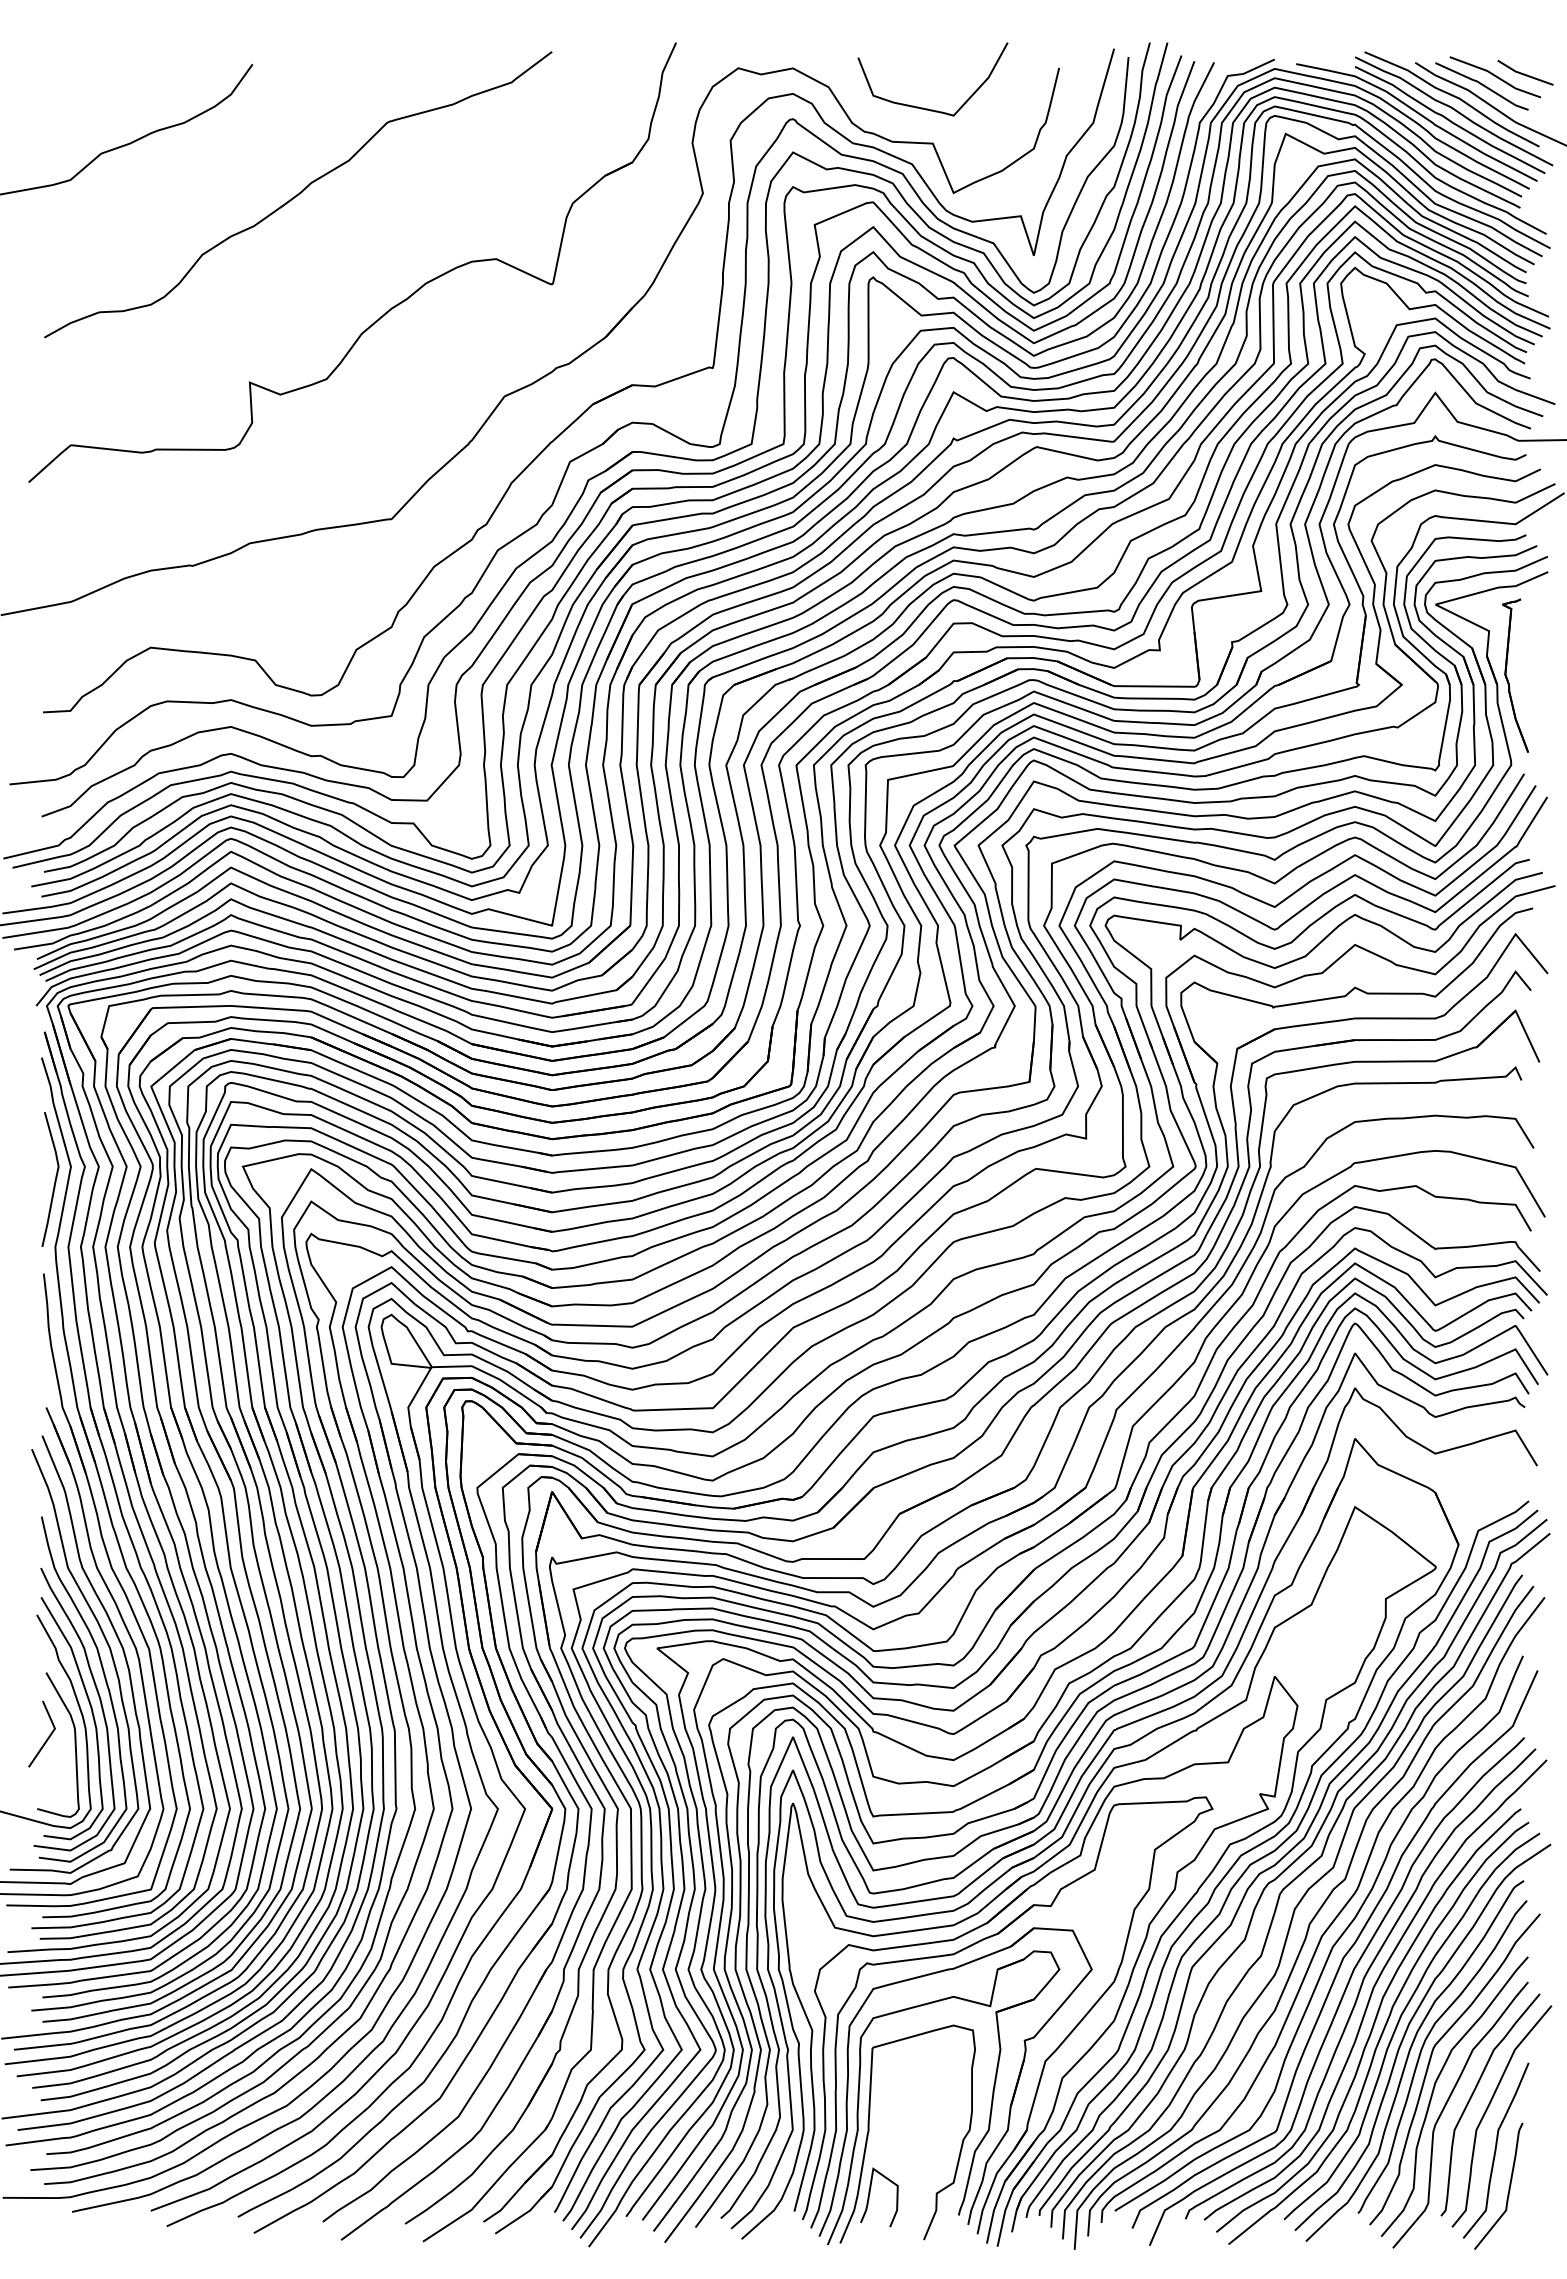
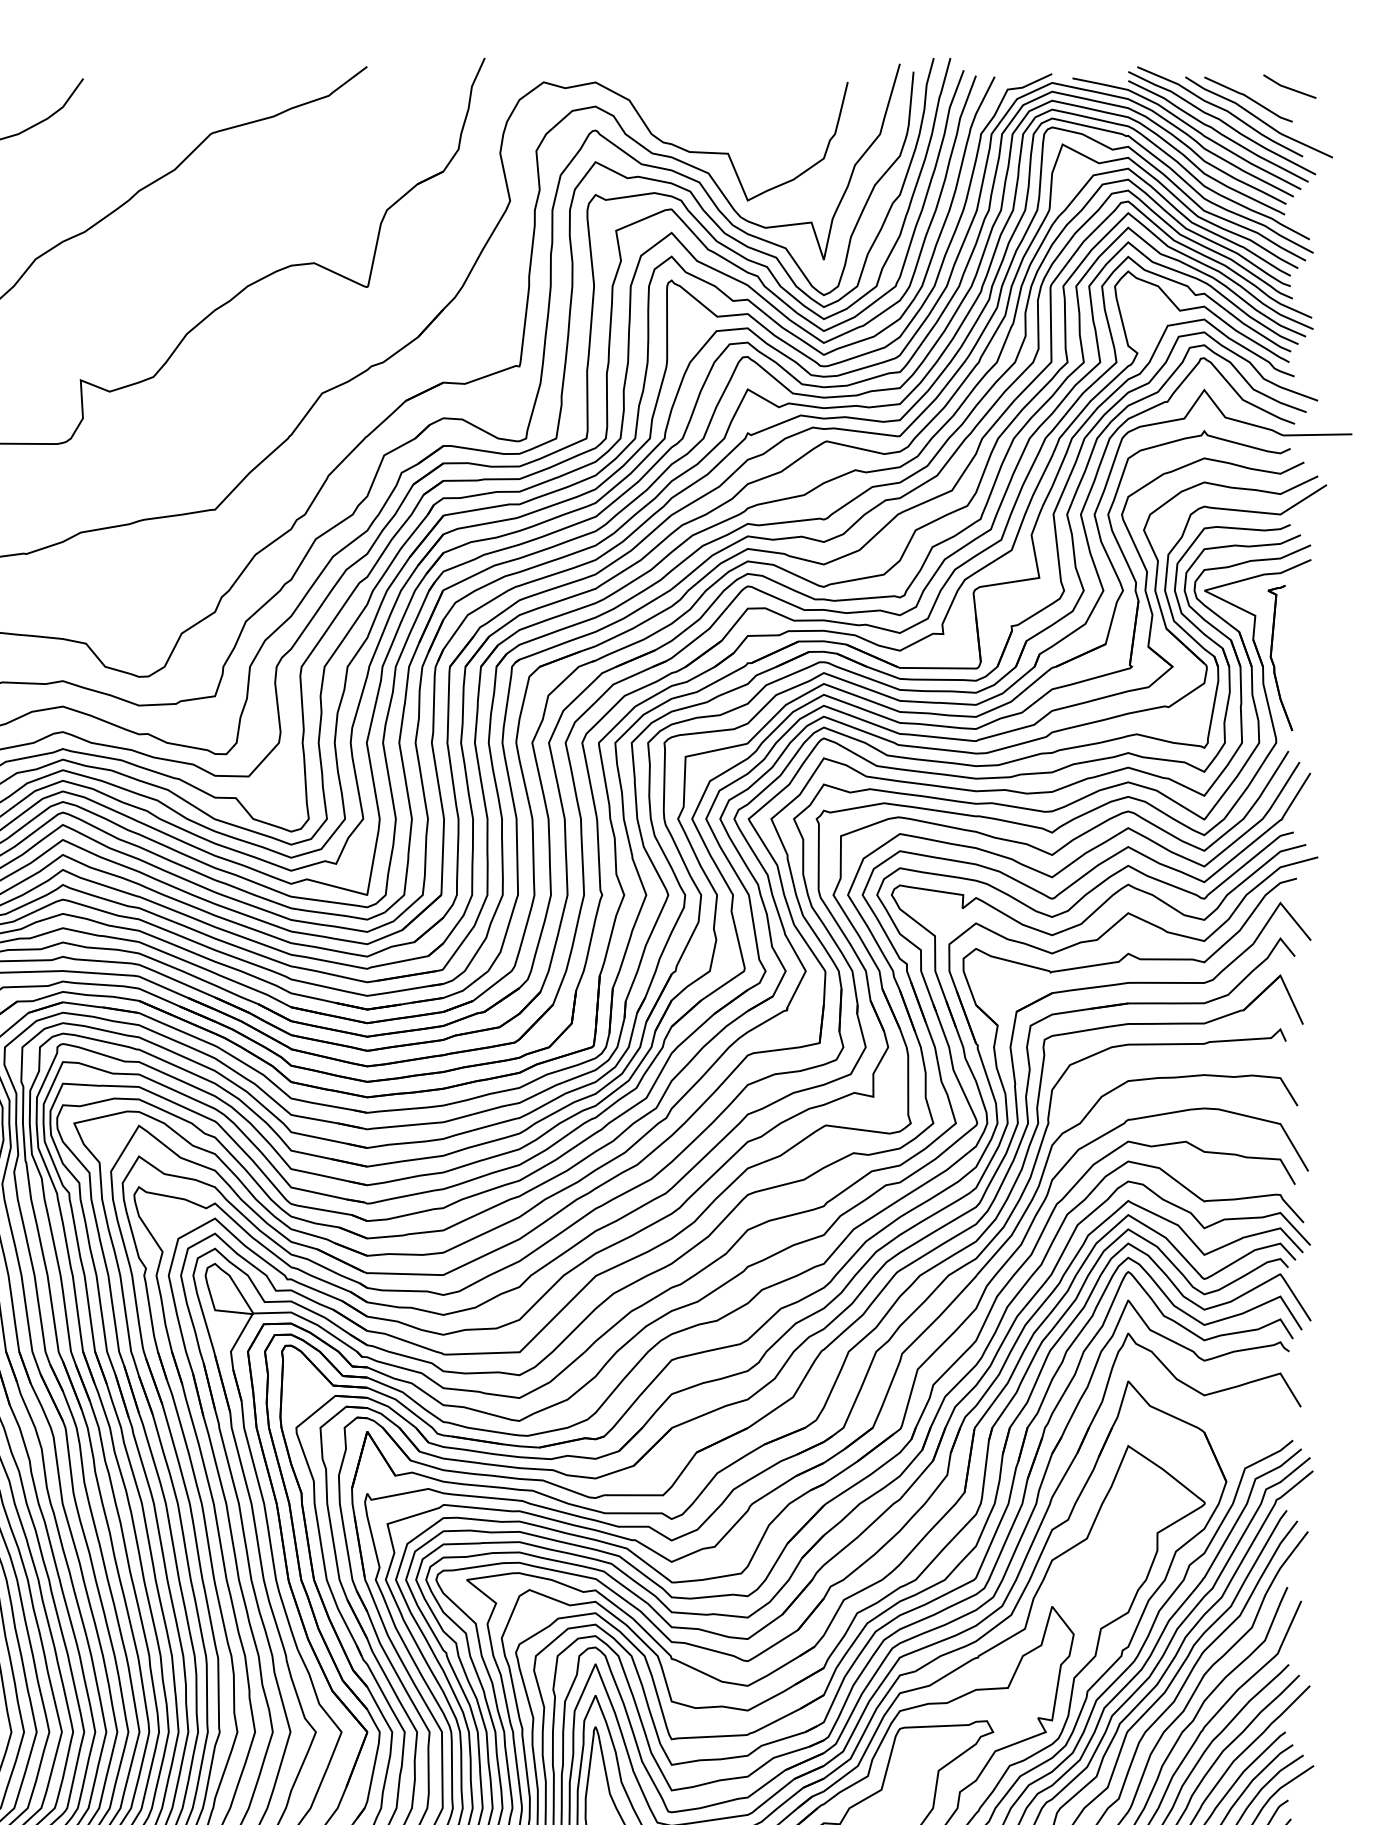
line: (1495, 77) -> (1261, 91), removed
curve: (928, 108) -> (723, 120), removed

